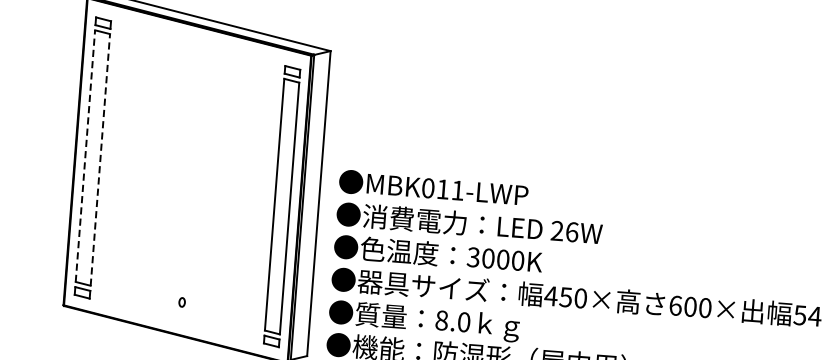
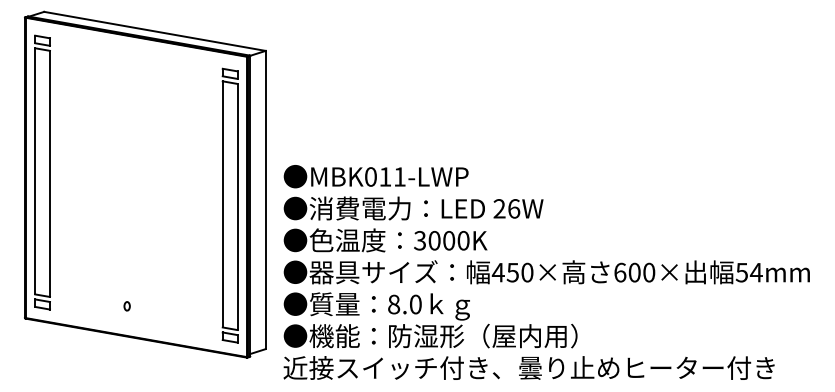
line: (85, 155) -> (35, 170), dashed -> solid
line: (100, 159) -> (50, 173), dashed -> solid
part: (181, 302) -> (126, 306), moved

